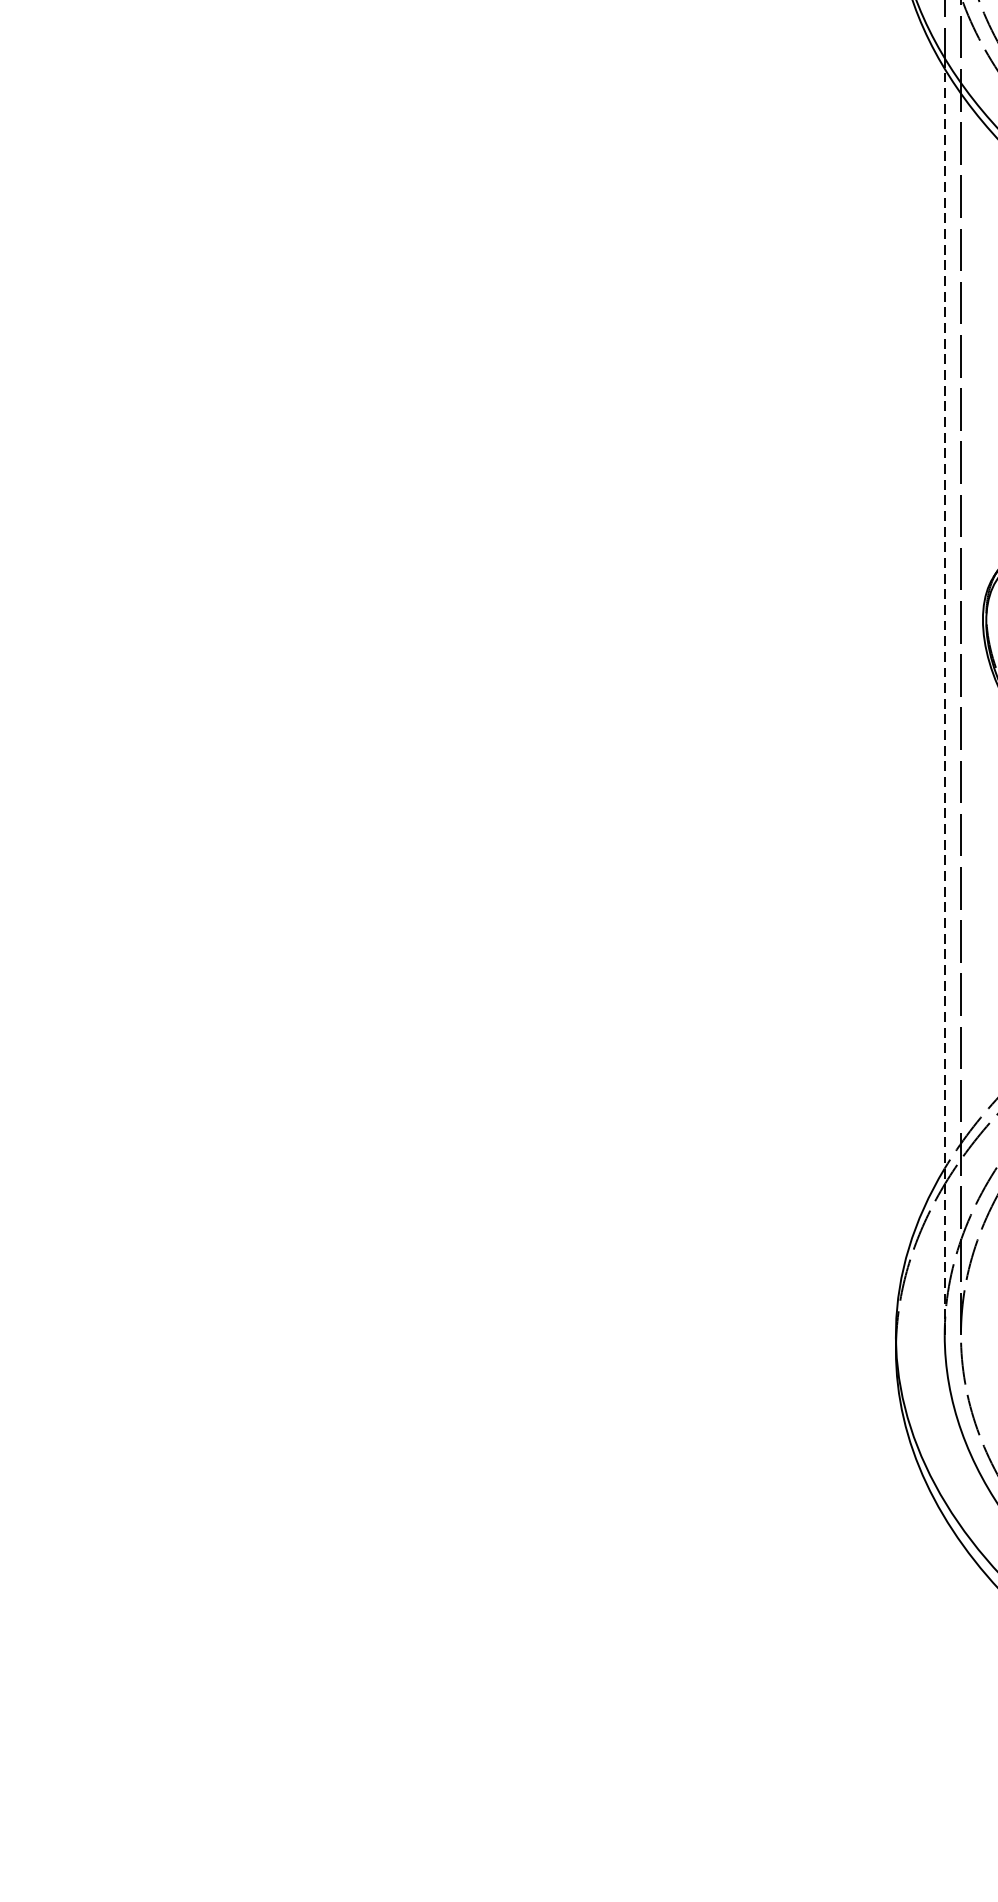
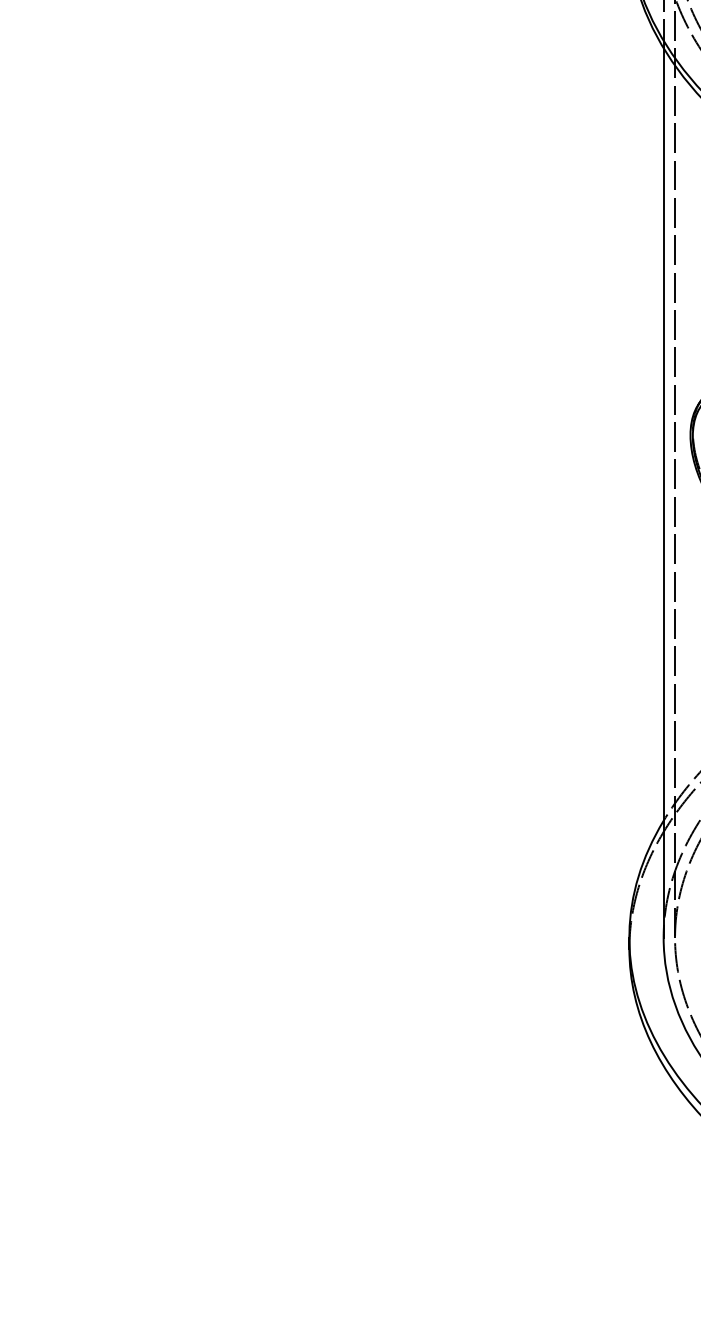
line: (944, 701) -> (663, 492), dashed -> solid

